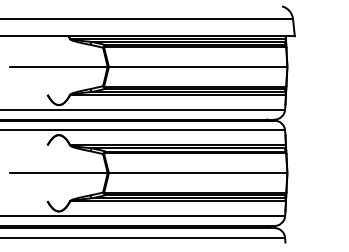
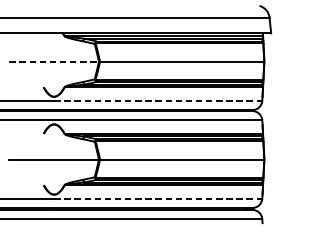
line: (58, 66) -> (53, 61), solid -> dashed
line: (172, 109) -> (158, 100), solid -> dashed
line: (172, 216) -> (158, 199), solid -> dashed

